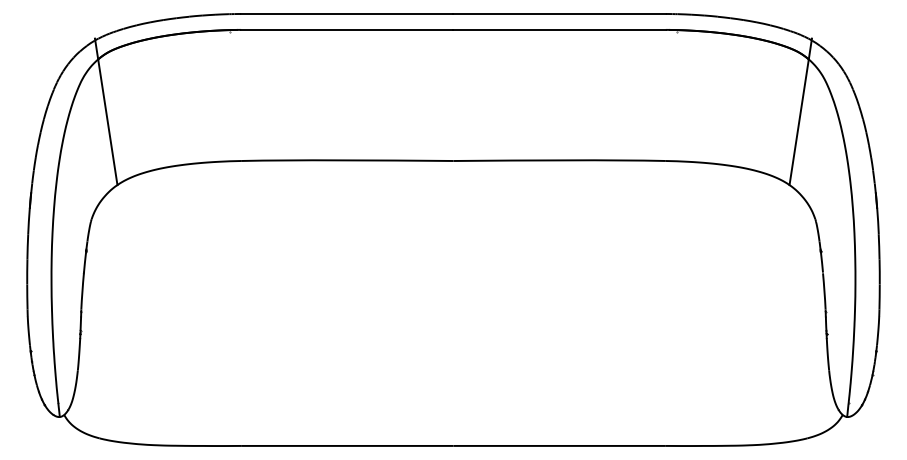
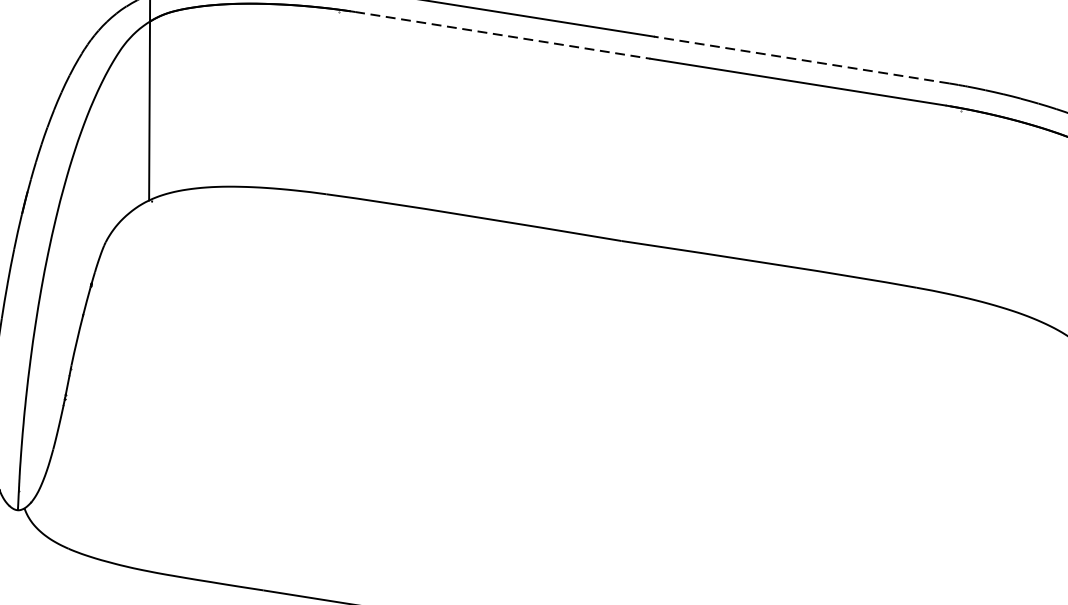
line: (559, 14) -> (801, 60), solid -> dashed
line: (347, 29) -> (503, 34), solid -> dashed

